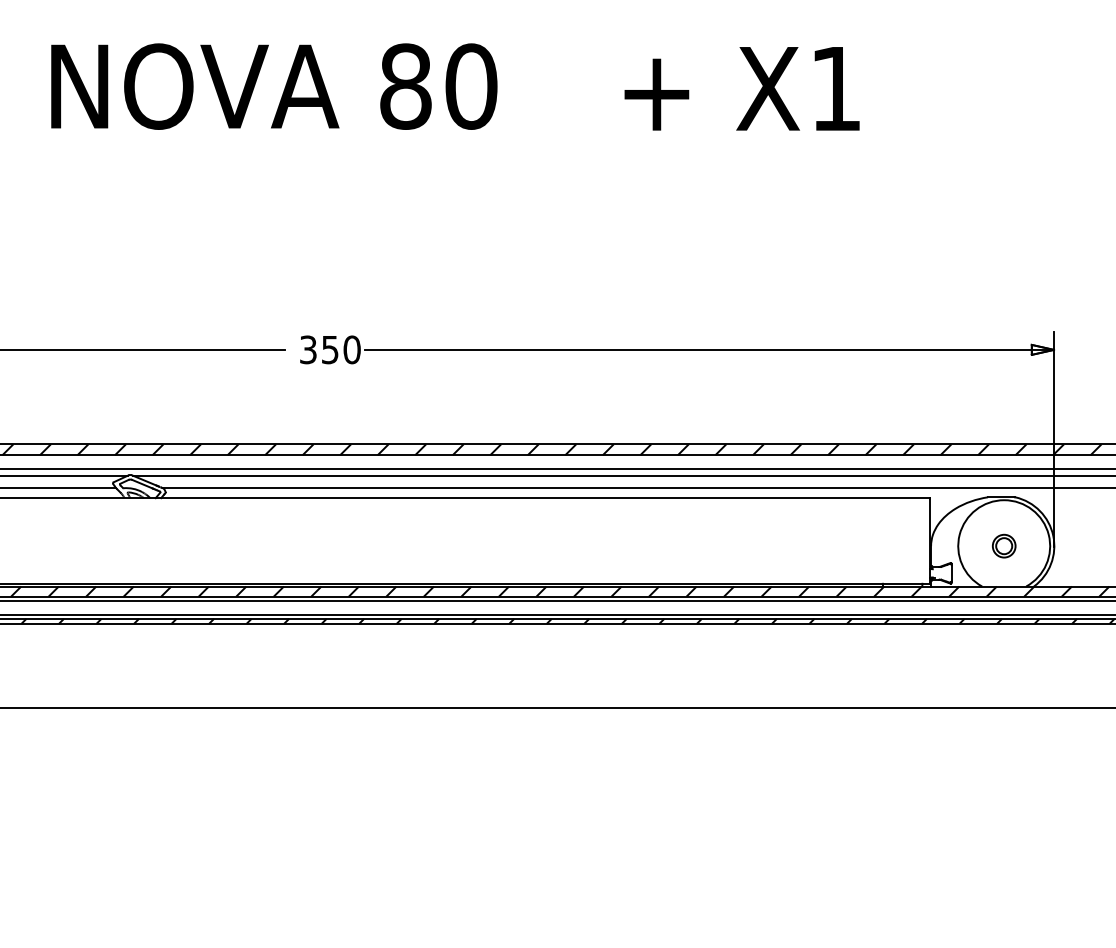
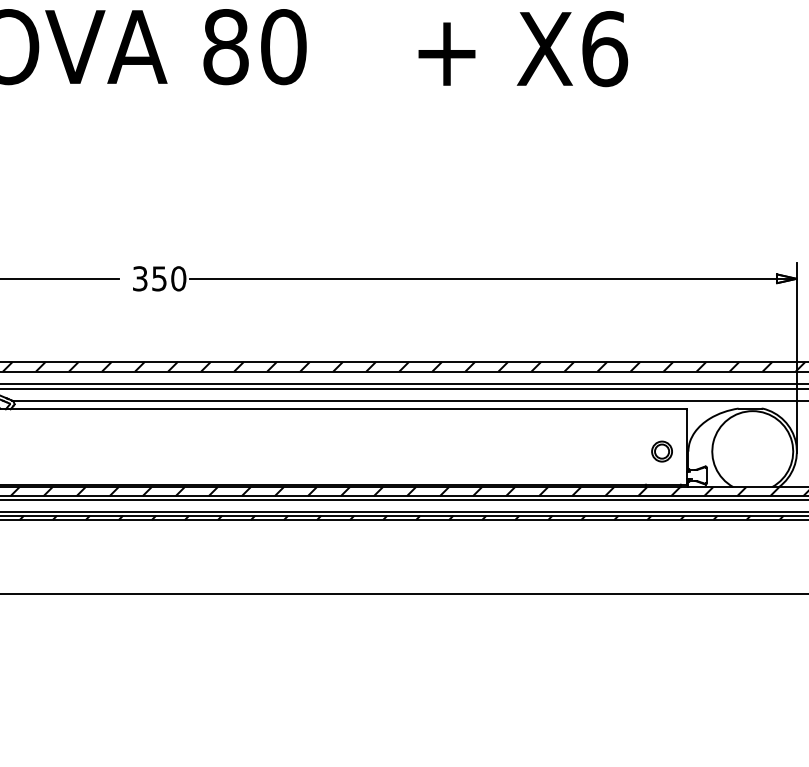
text: (836, 88) -> (605, 48), X1 -> X6
part: (1004, 545) -> (662, 451), moved

